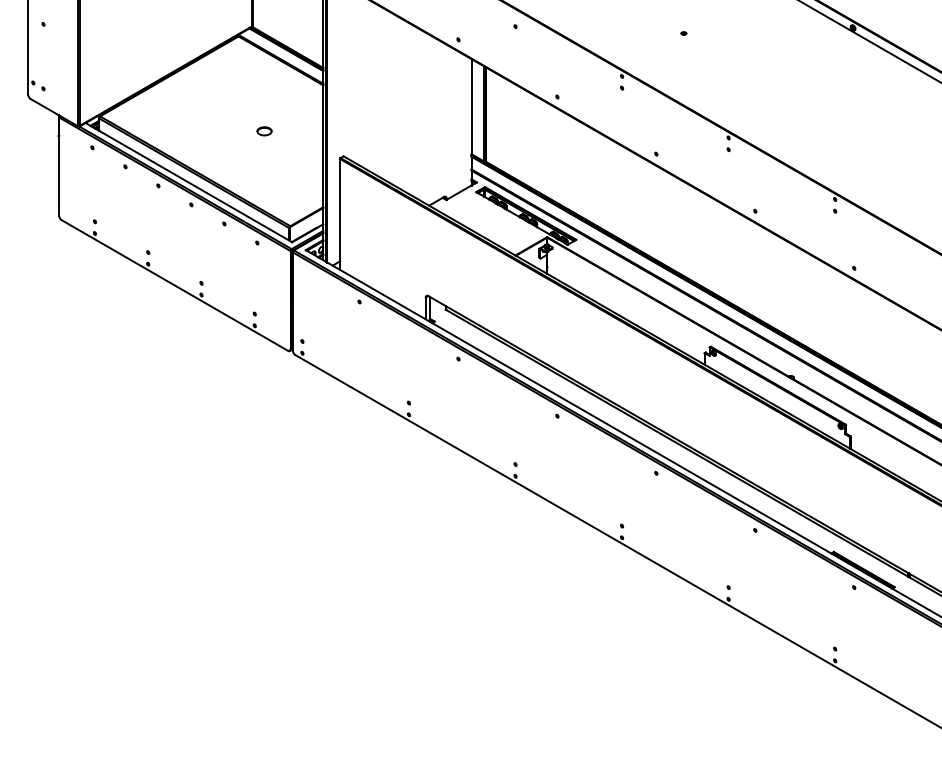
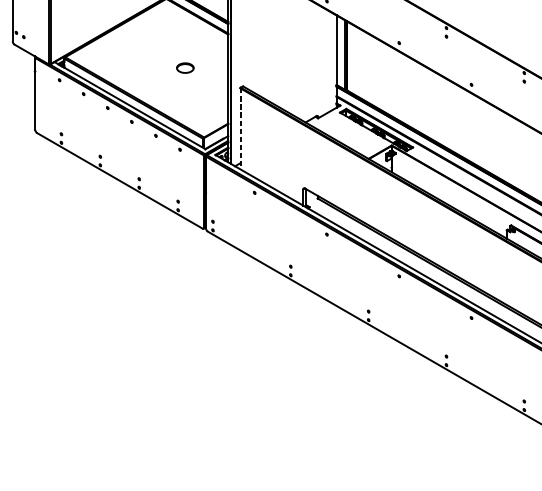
part: (264, 131) -> (185, 68), size x1.6
line: (340, 214) -> (240, 128), solid -> dashed

